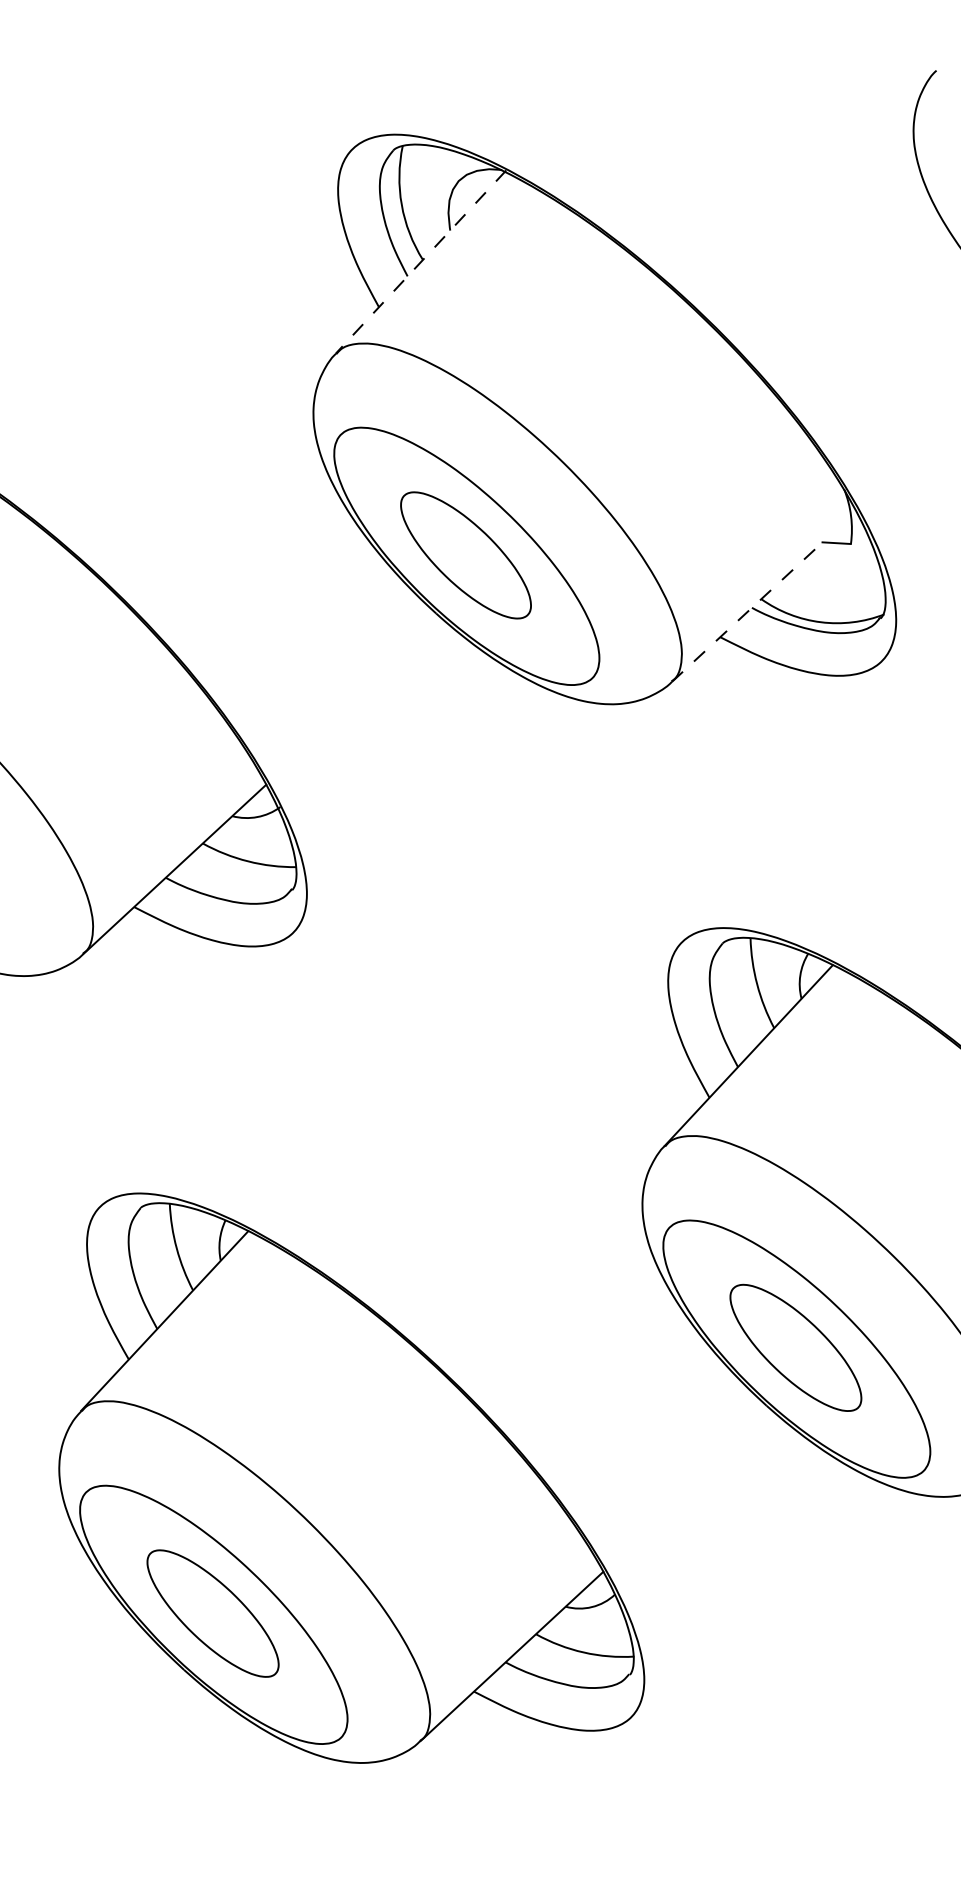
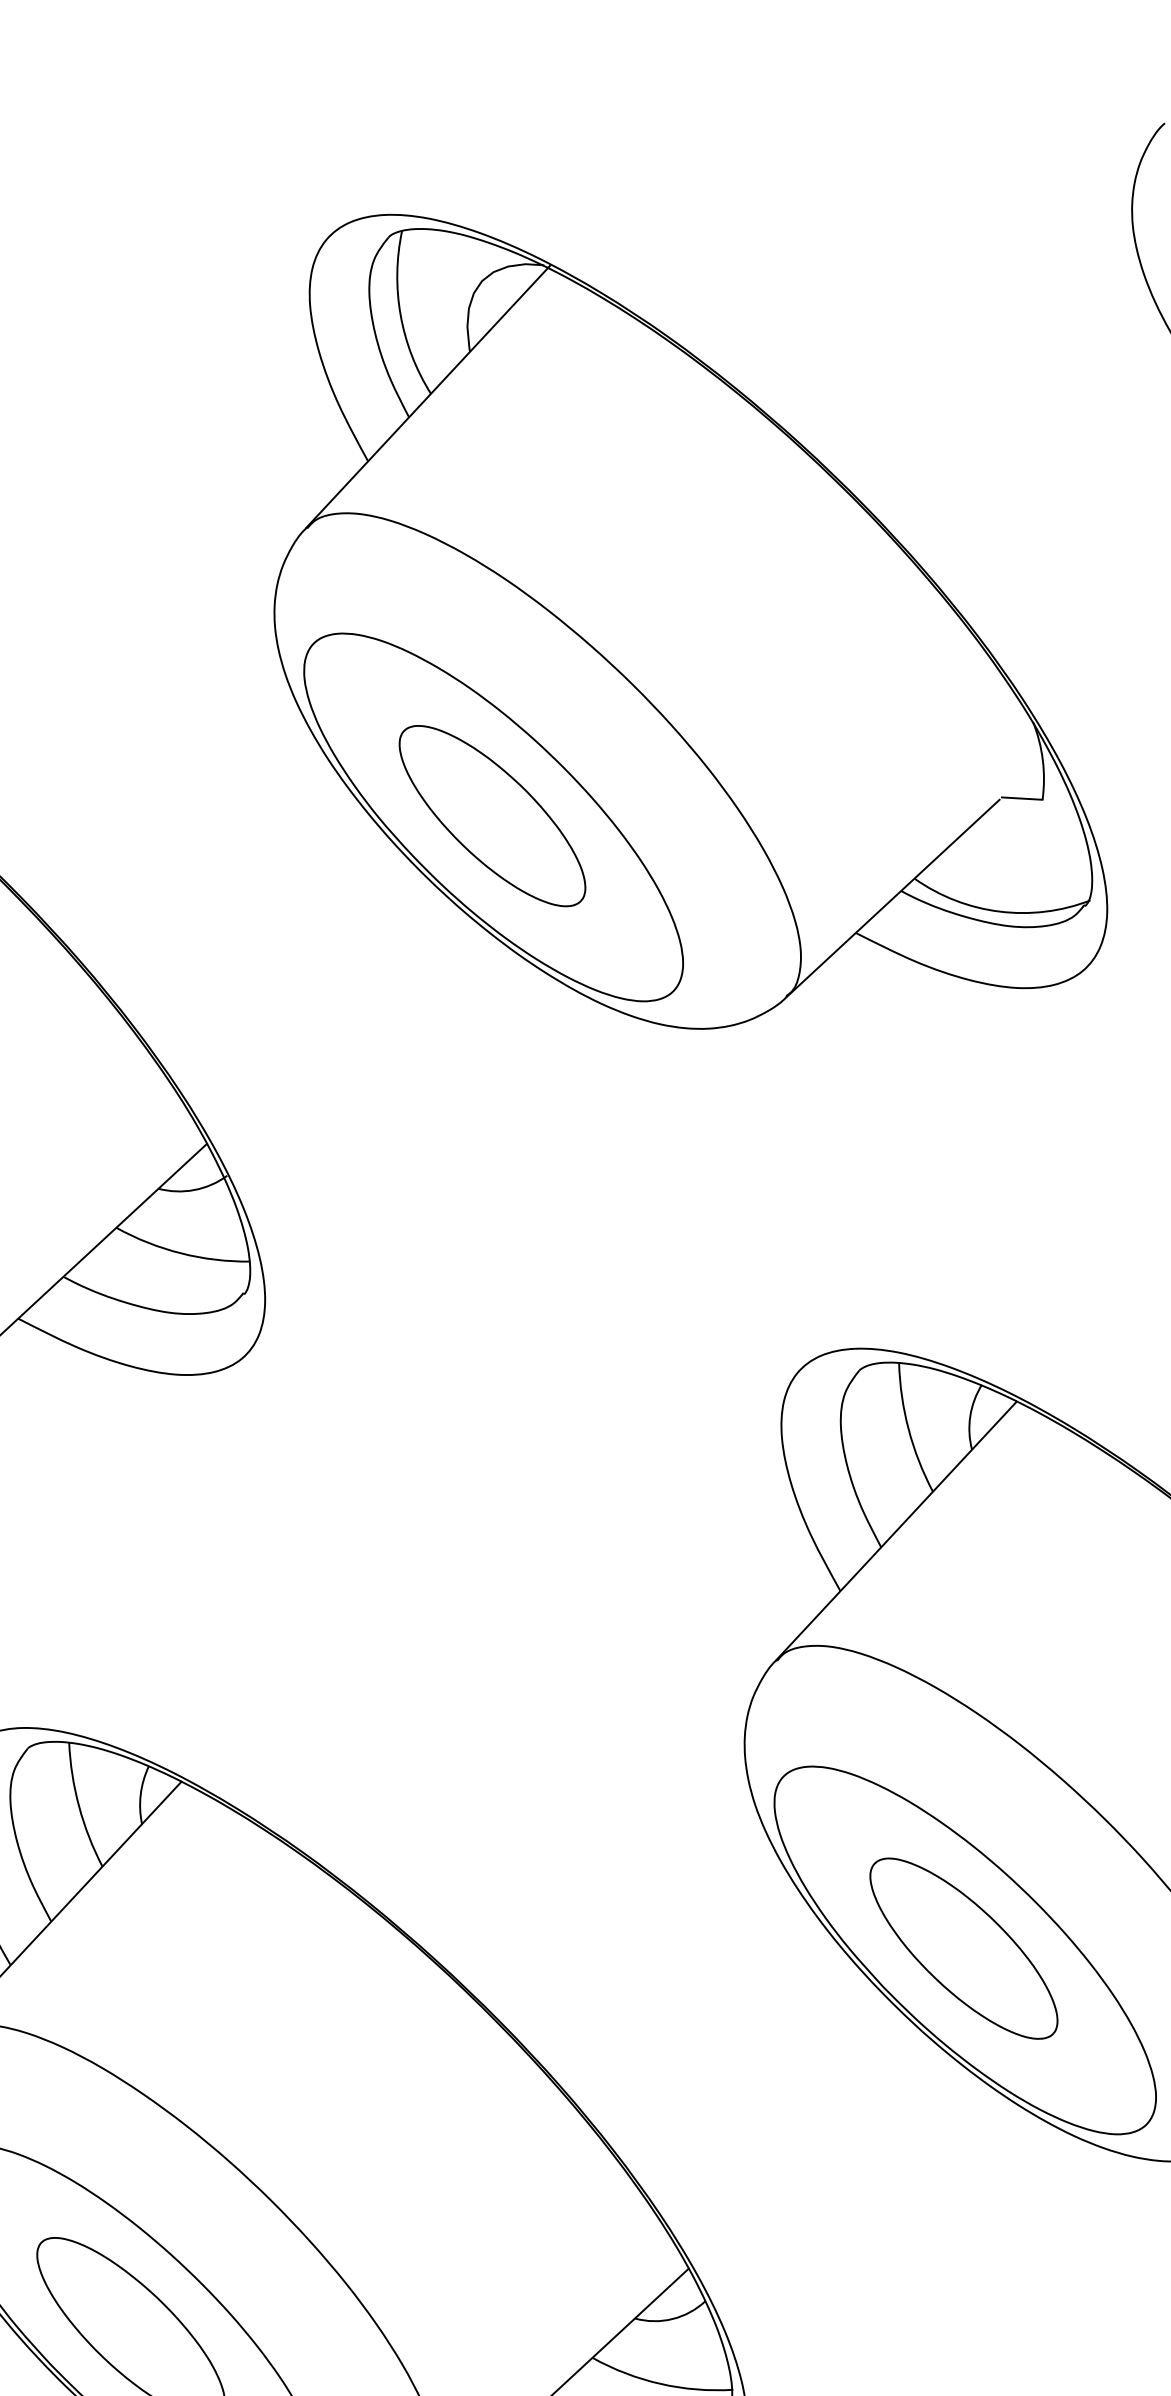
line: (420, 262) -> (427, 397), dashed -> solid
line: (746, 612) -> (893, 897), dashed -> solid

